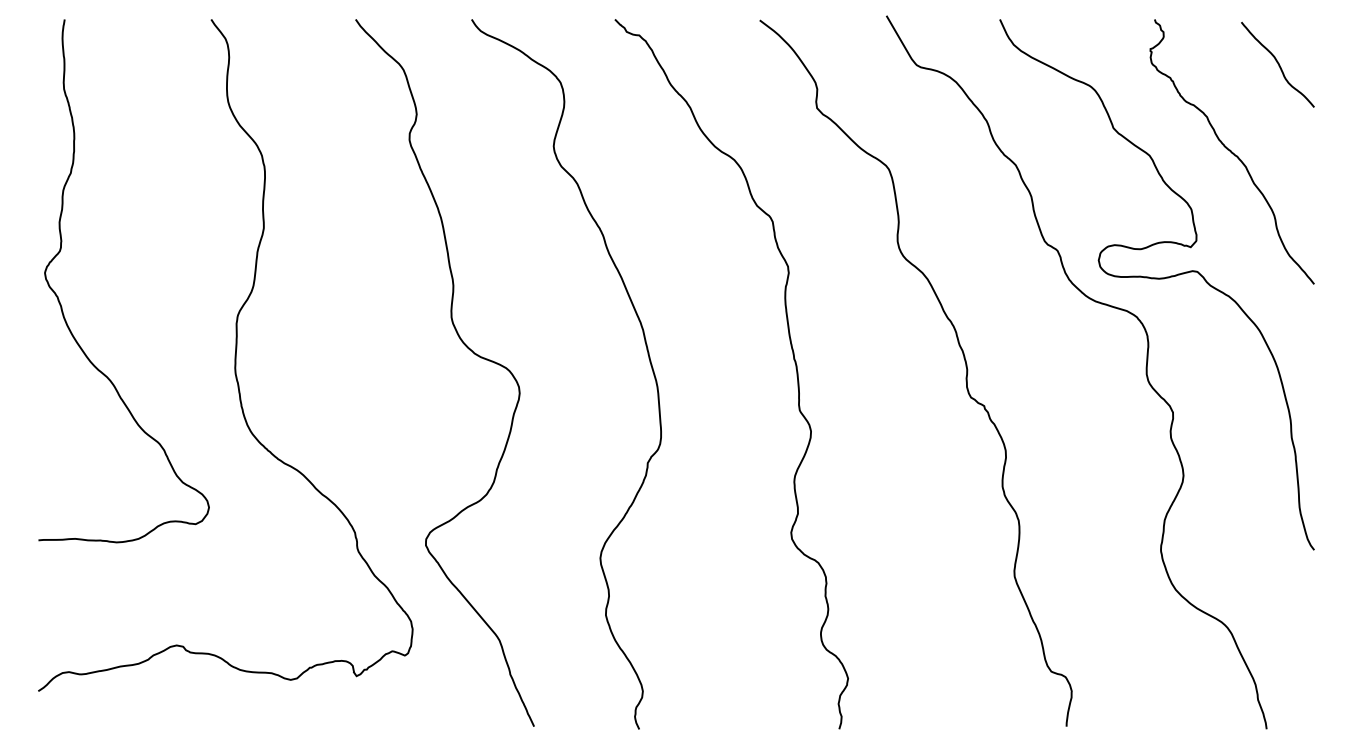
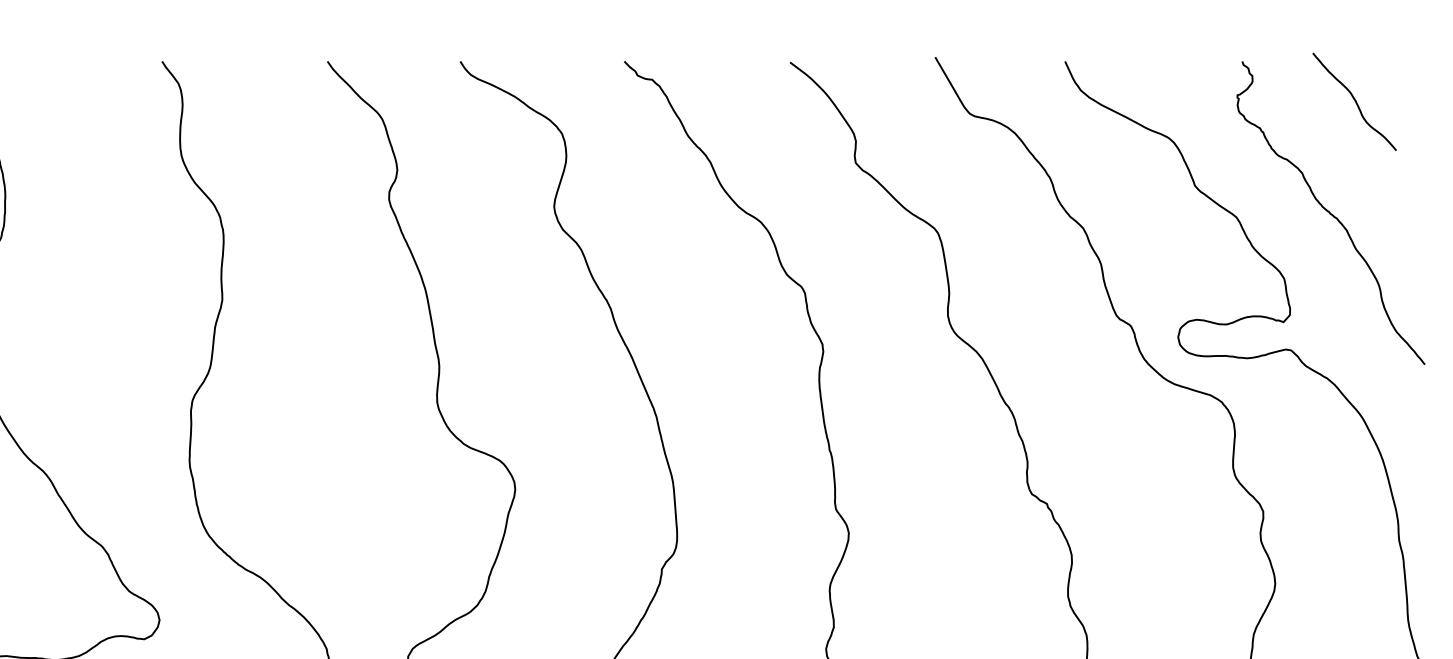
curve: (1277, 64) -> (1354, 101), moved

